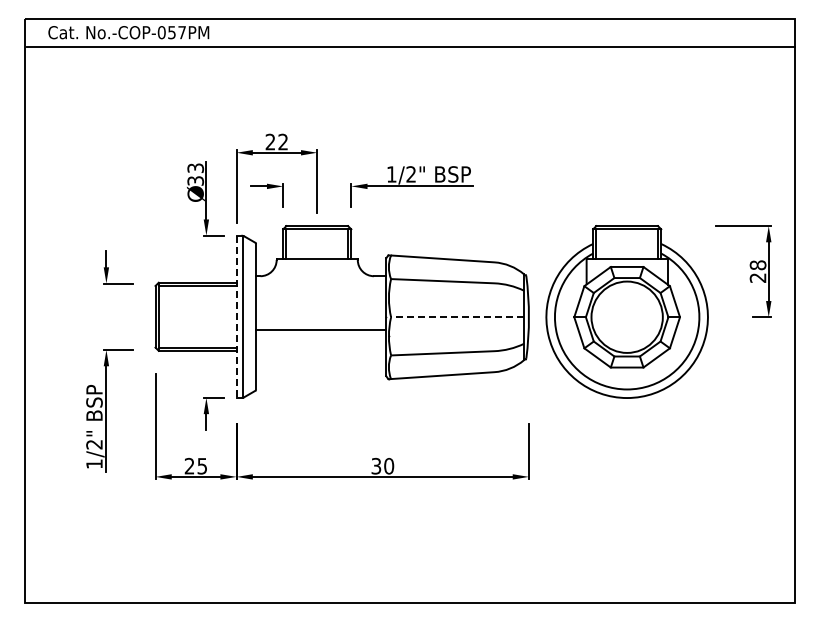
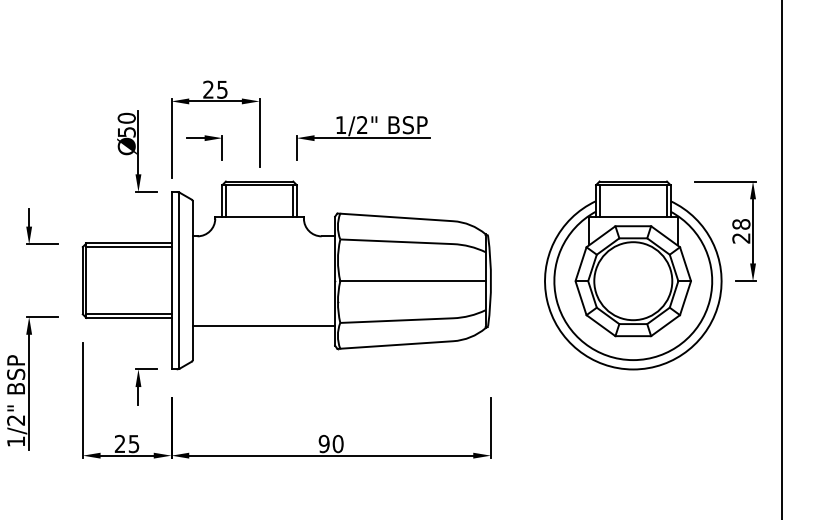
text: (282, 141) -> (221, 89), 22 -> 25
text: (195, 174) -> (126, 125), 33 -> 50
part: (626, 311) -> (632, 274), moved
line: (236, 317) -> (171, 281), dashed -> solid
line: (457, 317) -> (412, 281), dashed -> solid
line: (321, 330) -> (264, 326), moved
text: (376, 466) -> (324, 444), 30 -> 90

